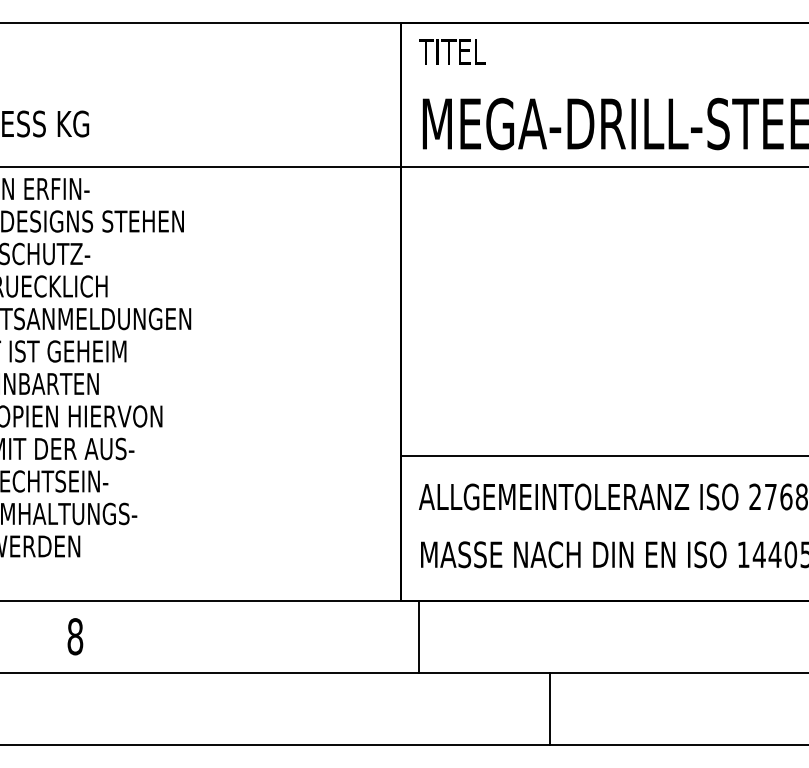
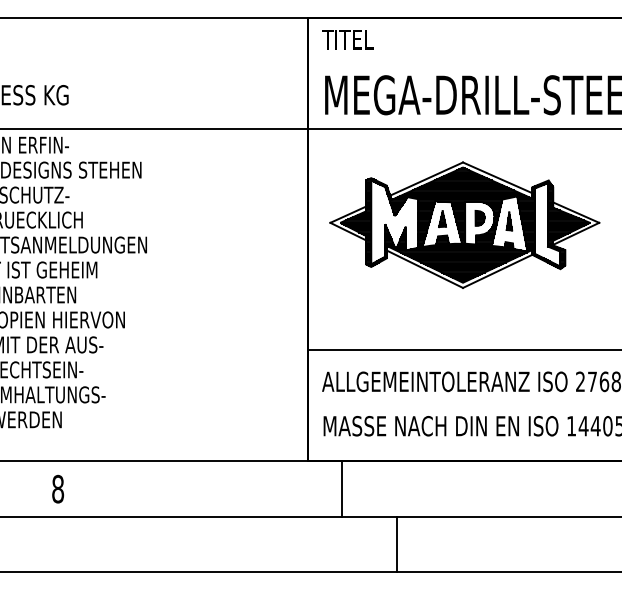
part: (604, 292) -> (464, 224), added
line: (419, 636) -> (341, 489), moved
line: (550, 708) -> (397, 544), moved

